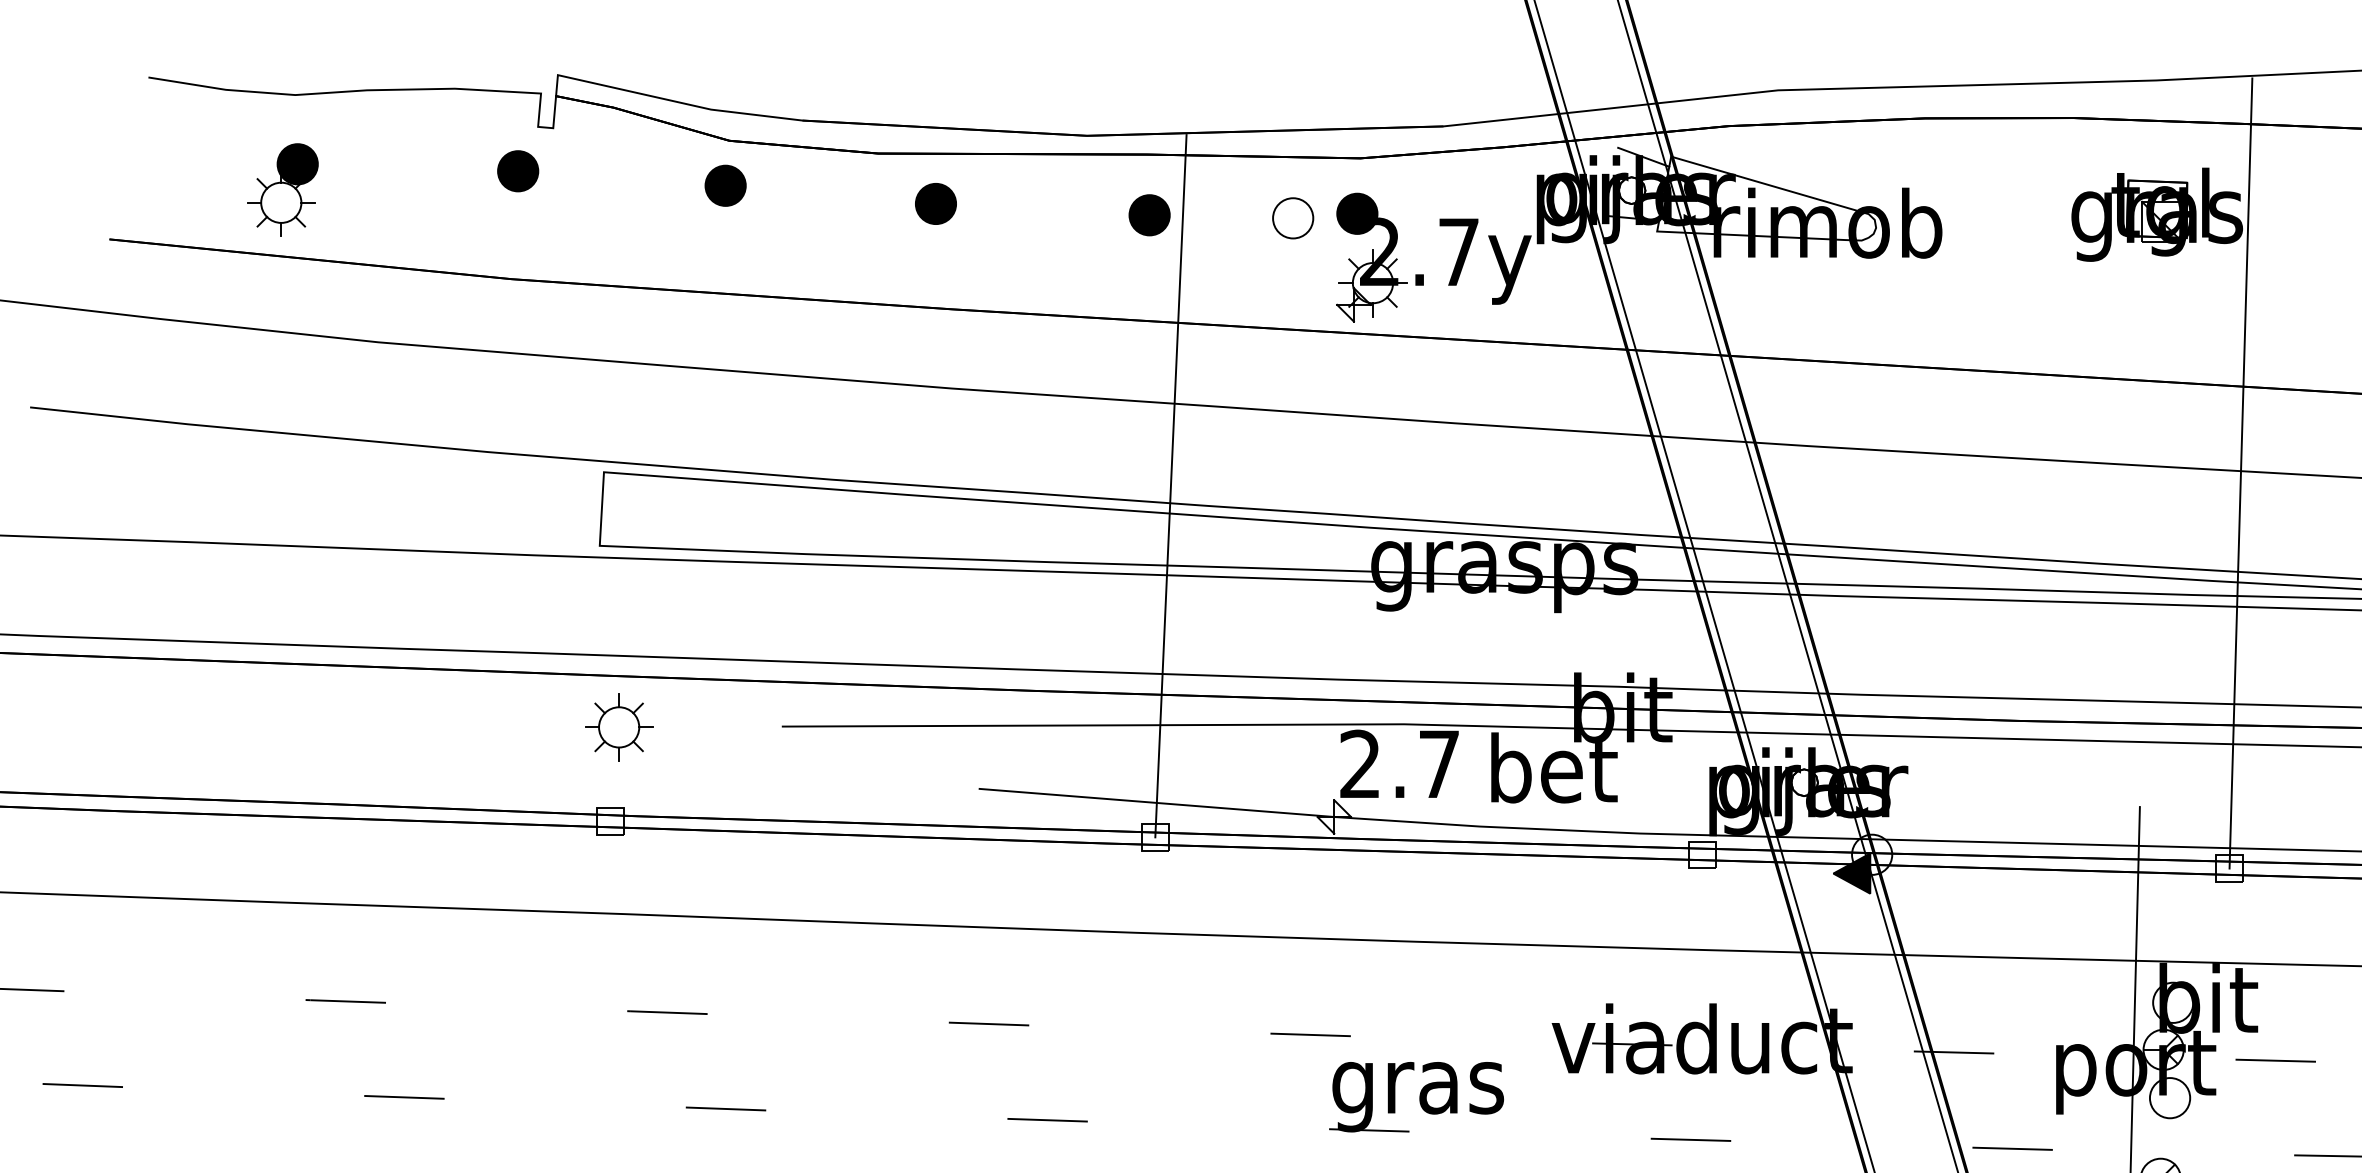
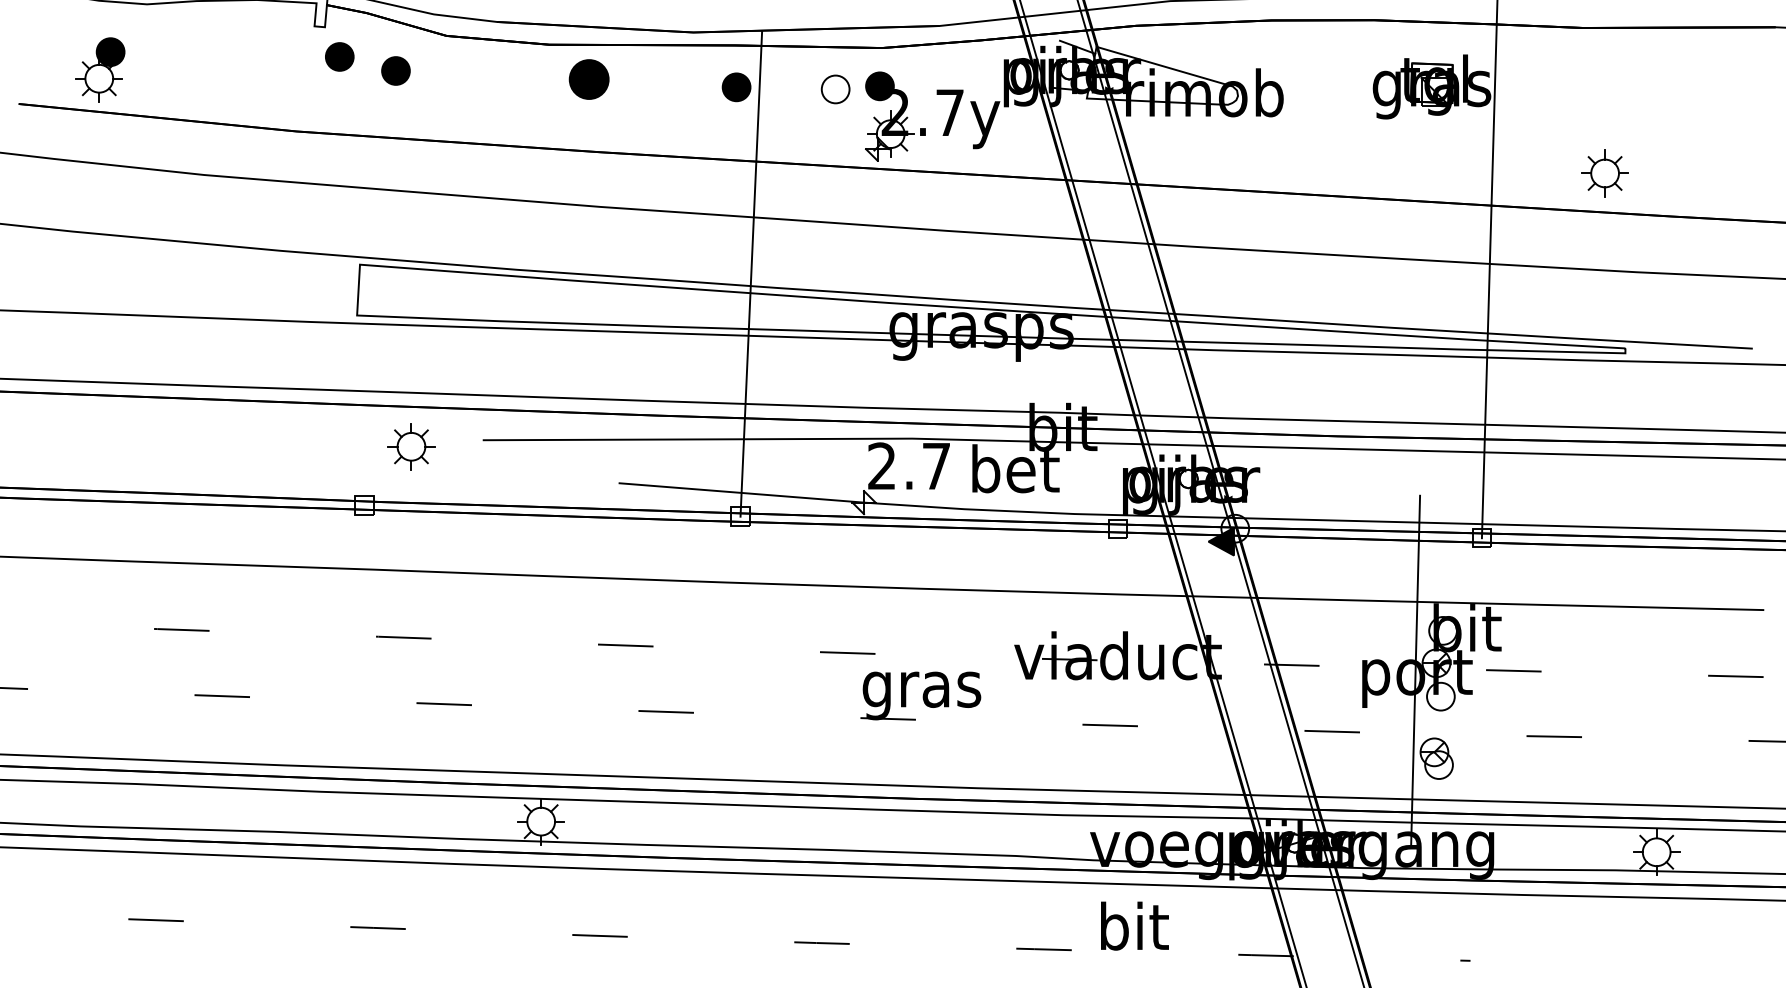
part: (517, 170) -> (339, 56), moved
part: (724, 185) -> (395, 70), moved
part: (283, 189) -> (100, 69), moved
part: (935, 203) -> (588, 79), size x1.4
part: (619, 726) -> (411, 446), moved

